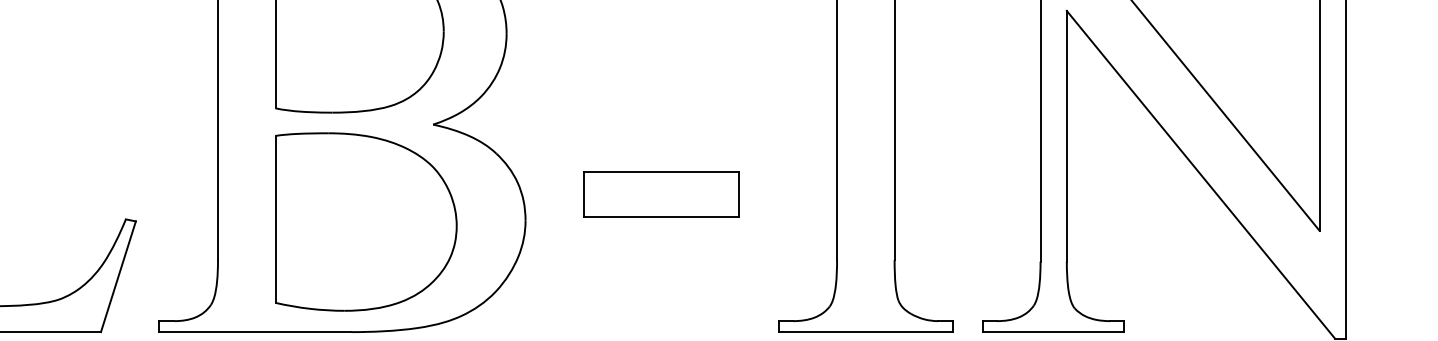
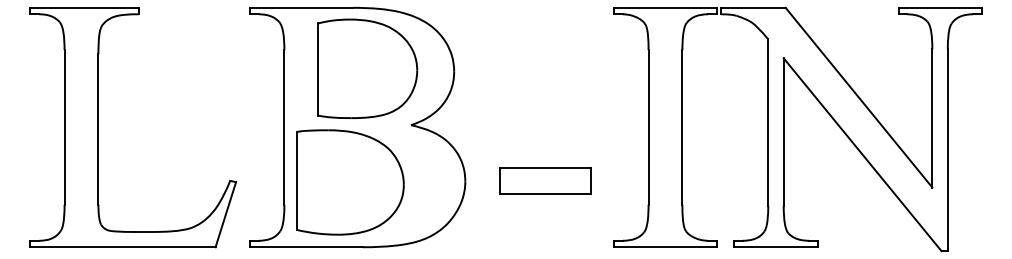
part: (661, 193) -> (545, 180), moved
part: (366, 222) -> (350, 182), moved

